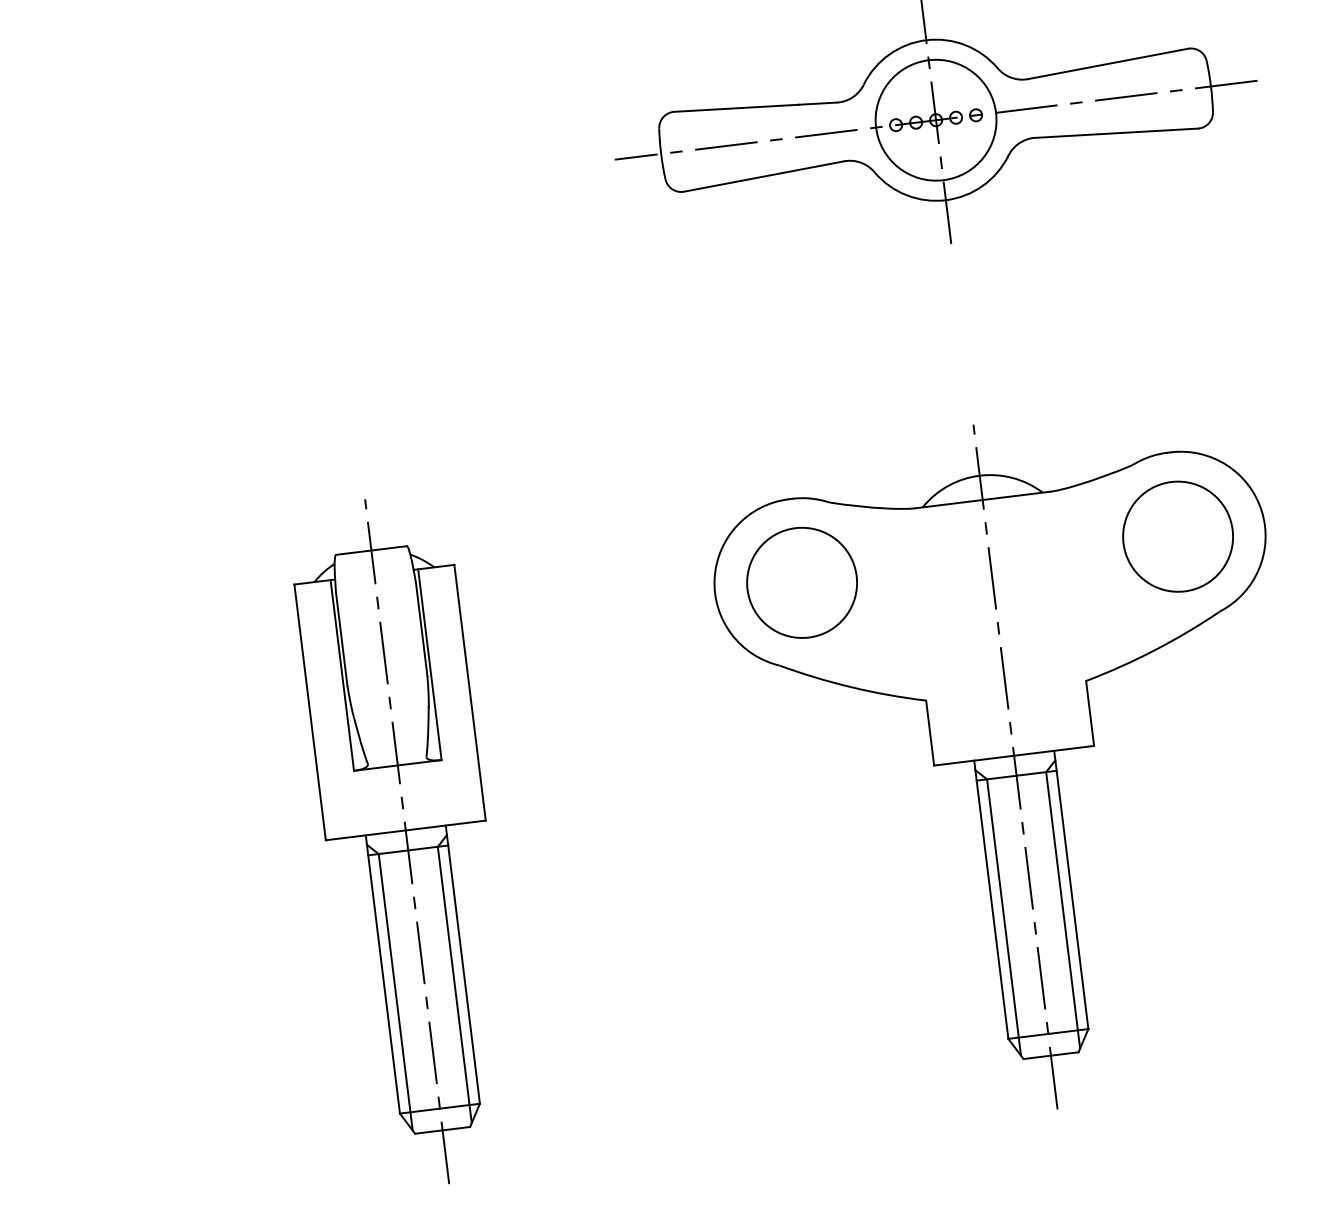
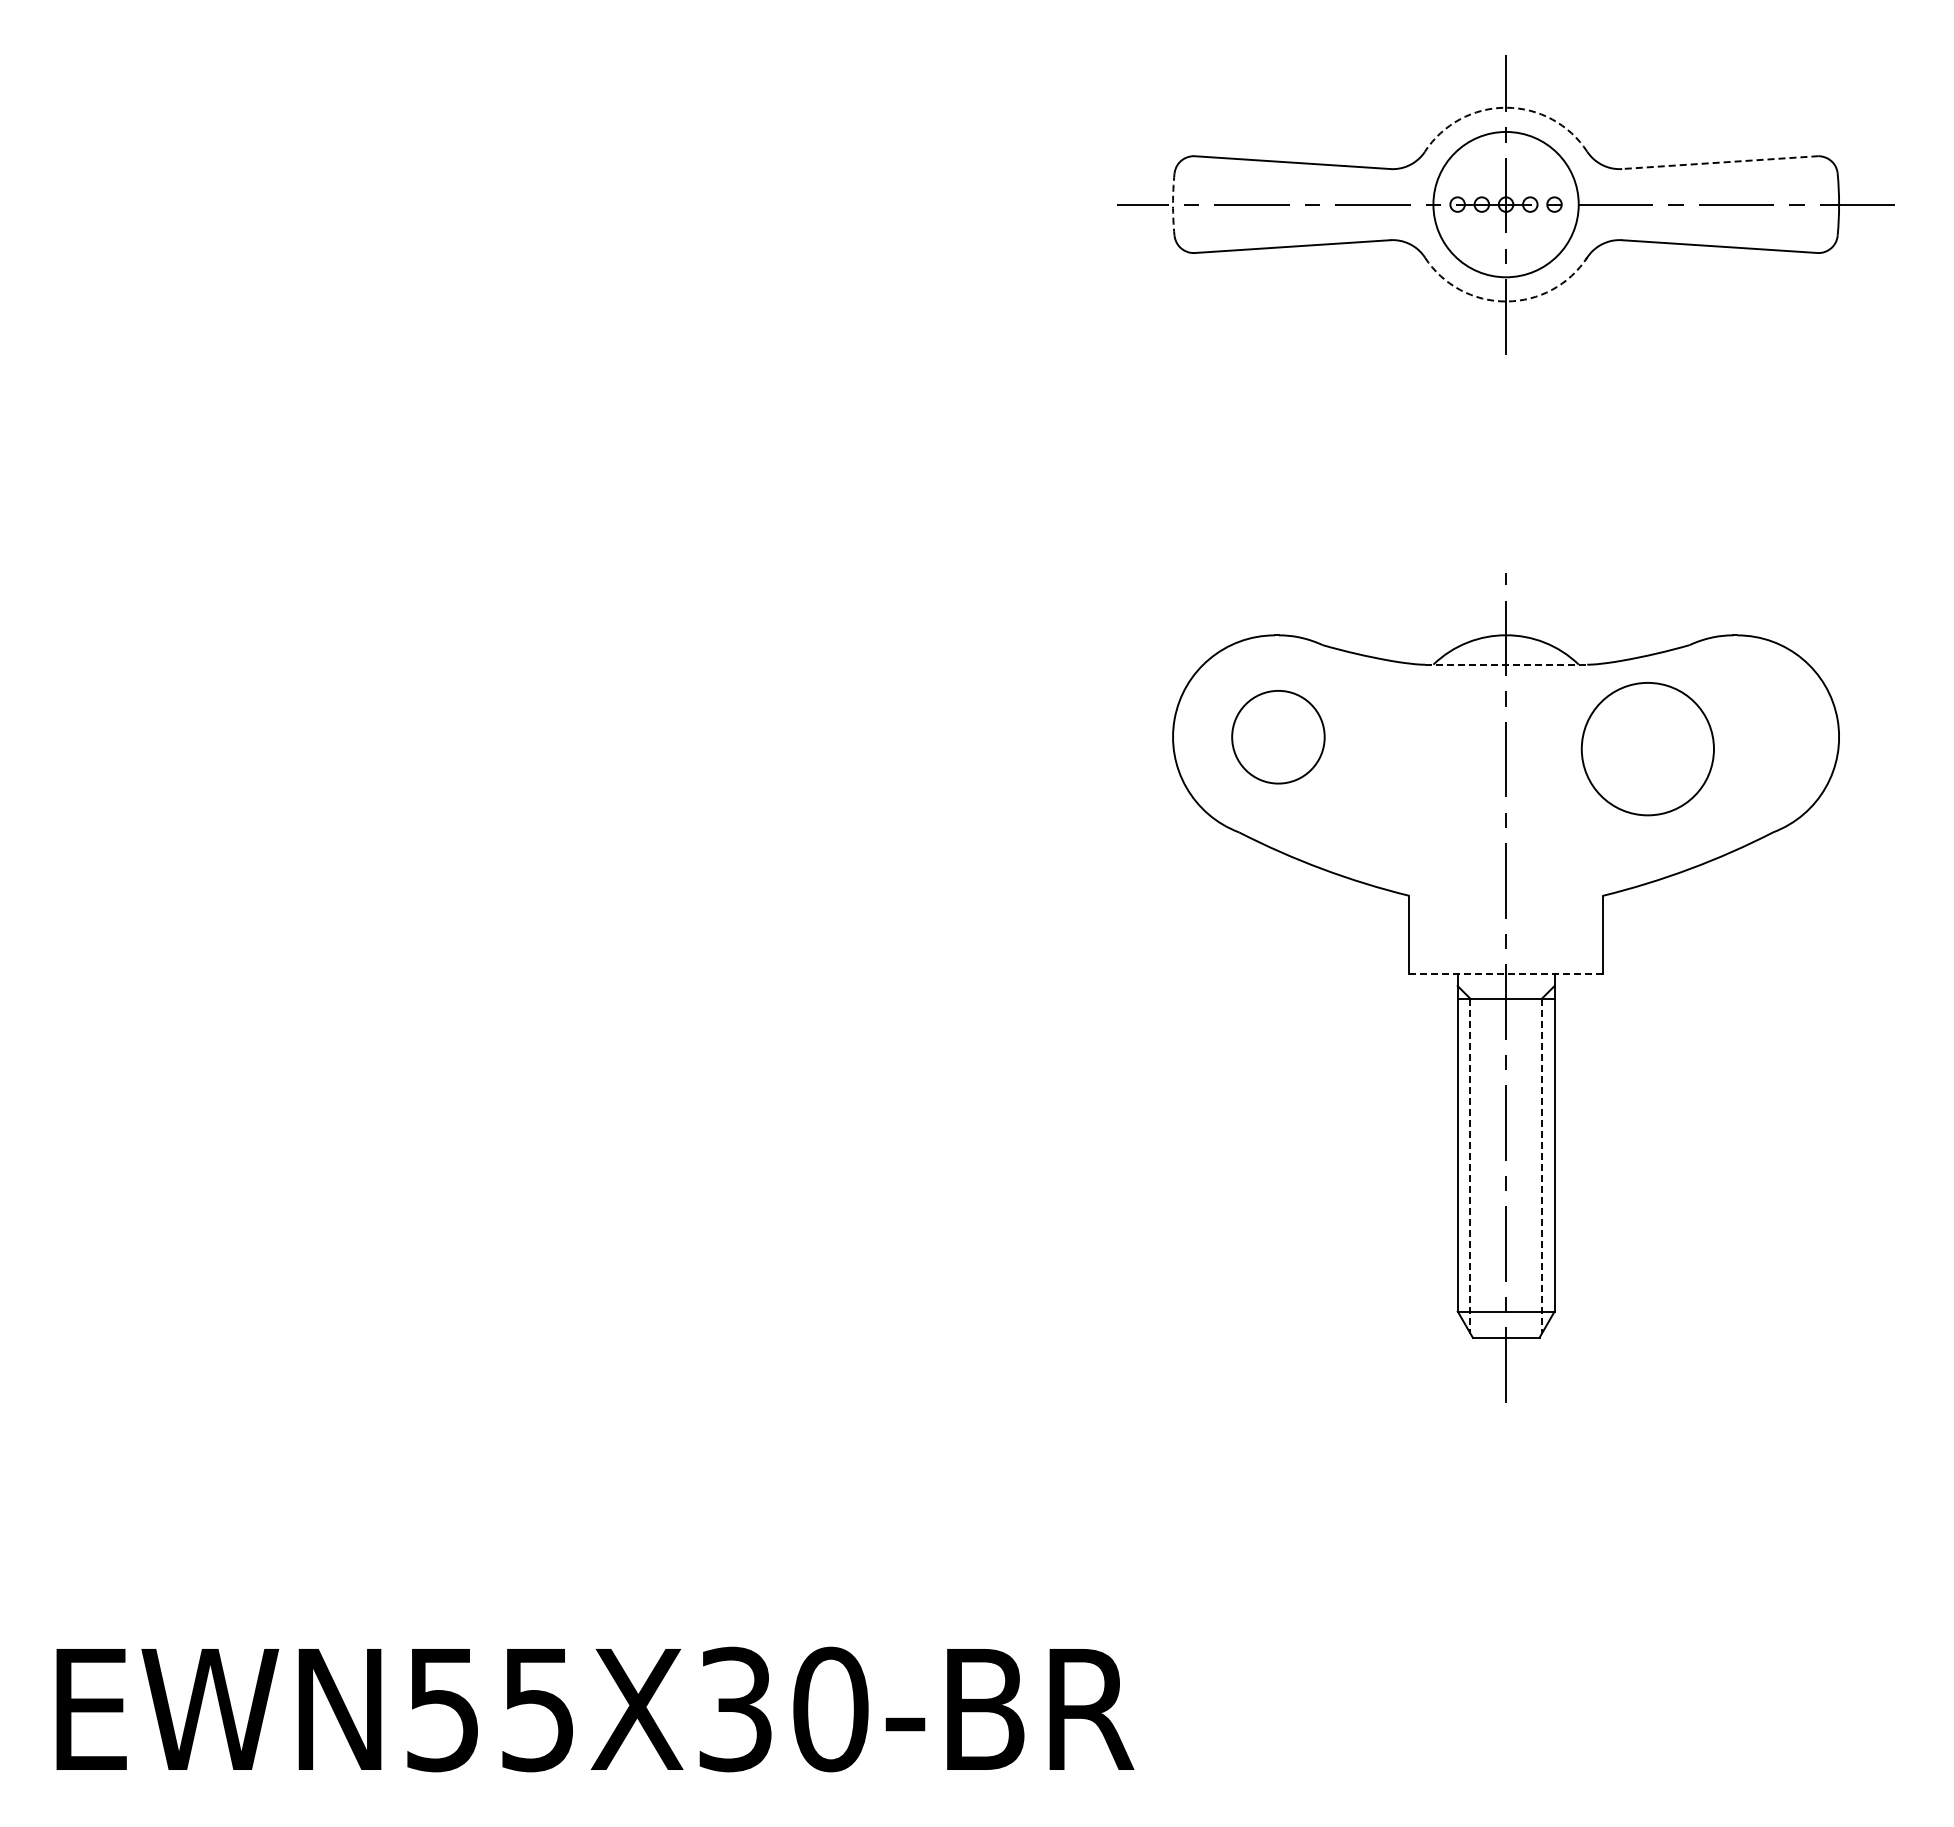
arc: (926, 40) -> (1506, 107), solid -> dashed
line: (1107, 63) -> (1719, 162), solid -> dashed
arc: (661, 153) -> (1173, 204), solid -> dashed
arc: (946, 200) -> (1506, 301), solid -> dashed
line: (983, 499) -> (1506, 664), solid -> dashed
part: (1177, 537) -> (1647, 749), moved
part: (802, 583) -> (1278, 737), size x0.7
line: (1014, 755) -> (1506, 974), solid -> dashed
part: (406, 841) -> (768, 987), removed
line: (1062, 910) -> (1541, 1166), solid -> dashed
line: (1004, 917) -> (1470, 1166), solid -> dashed

